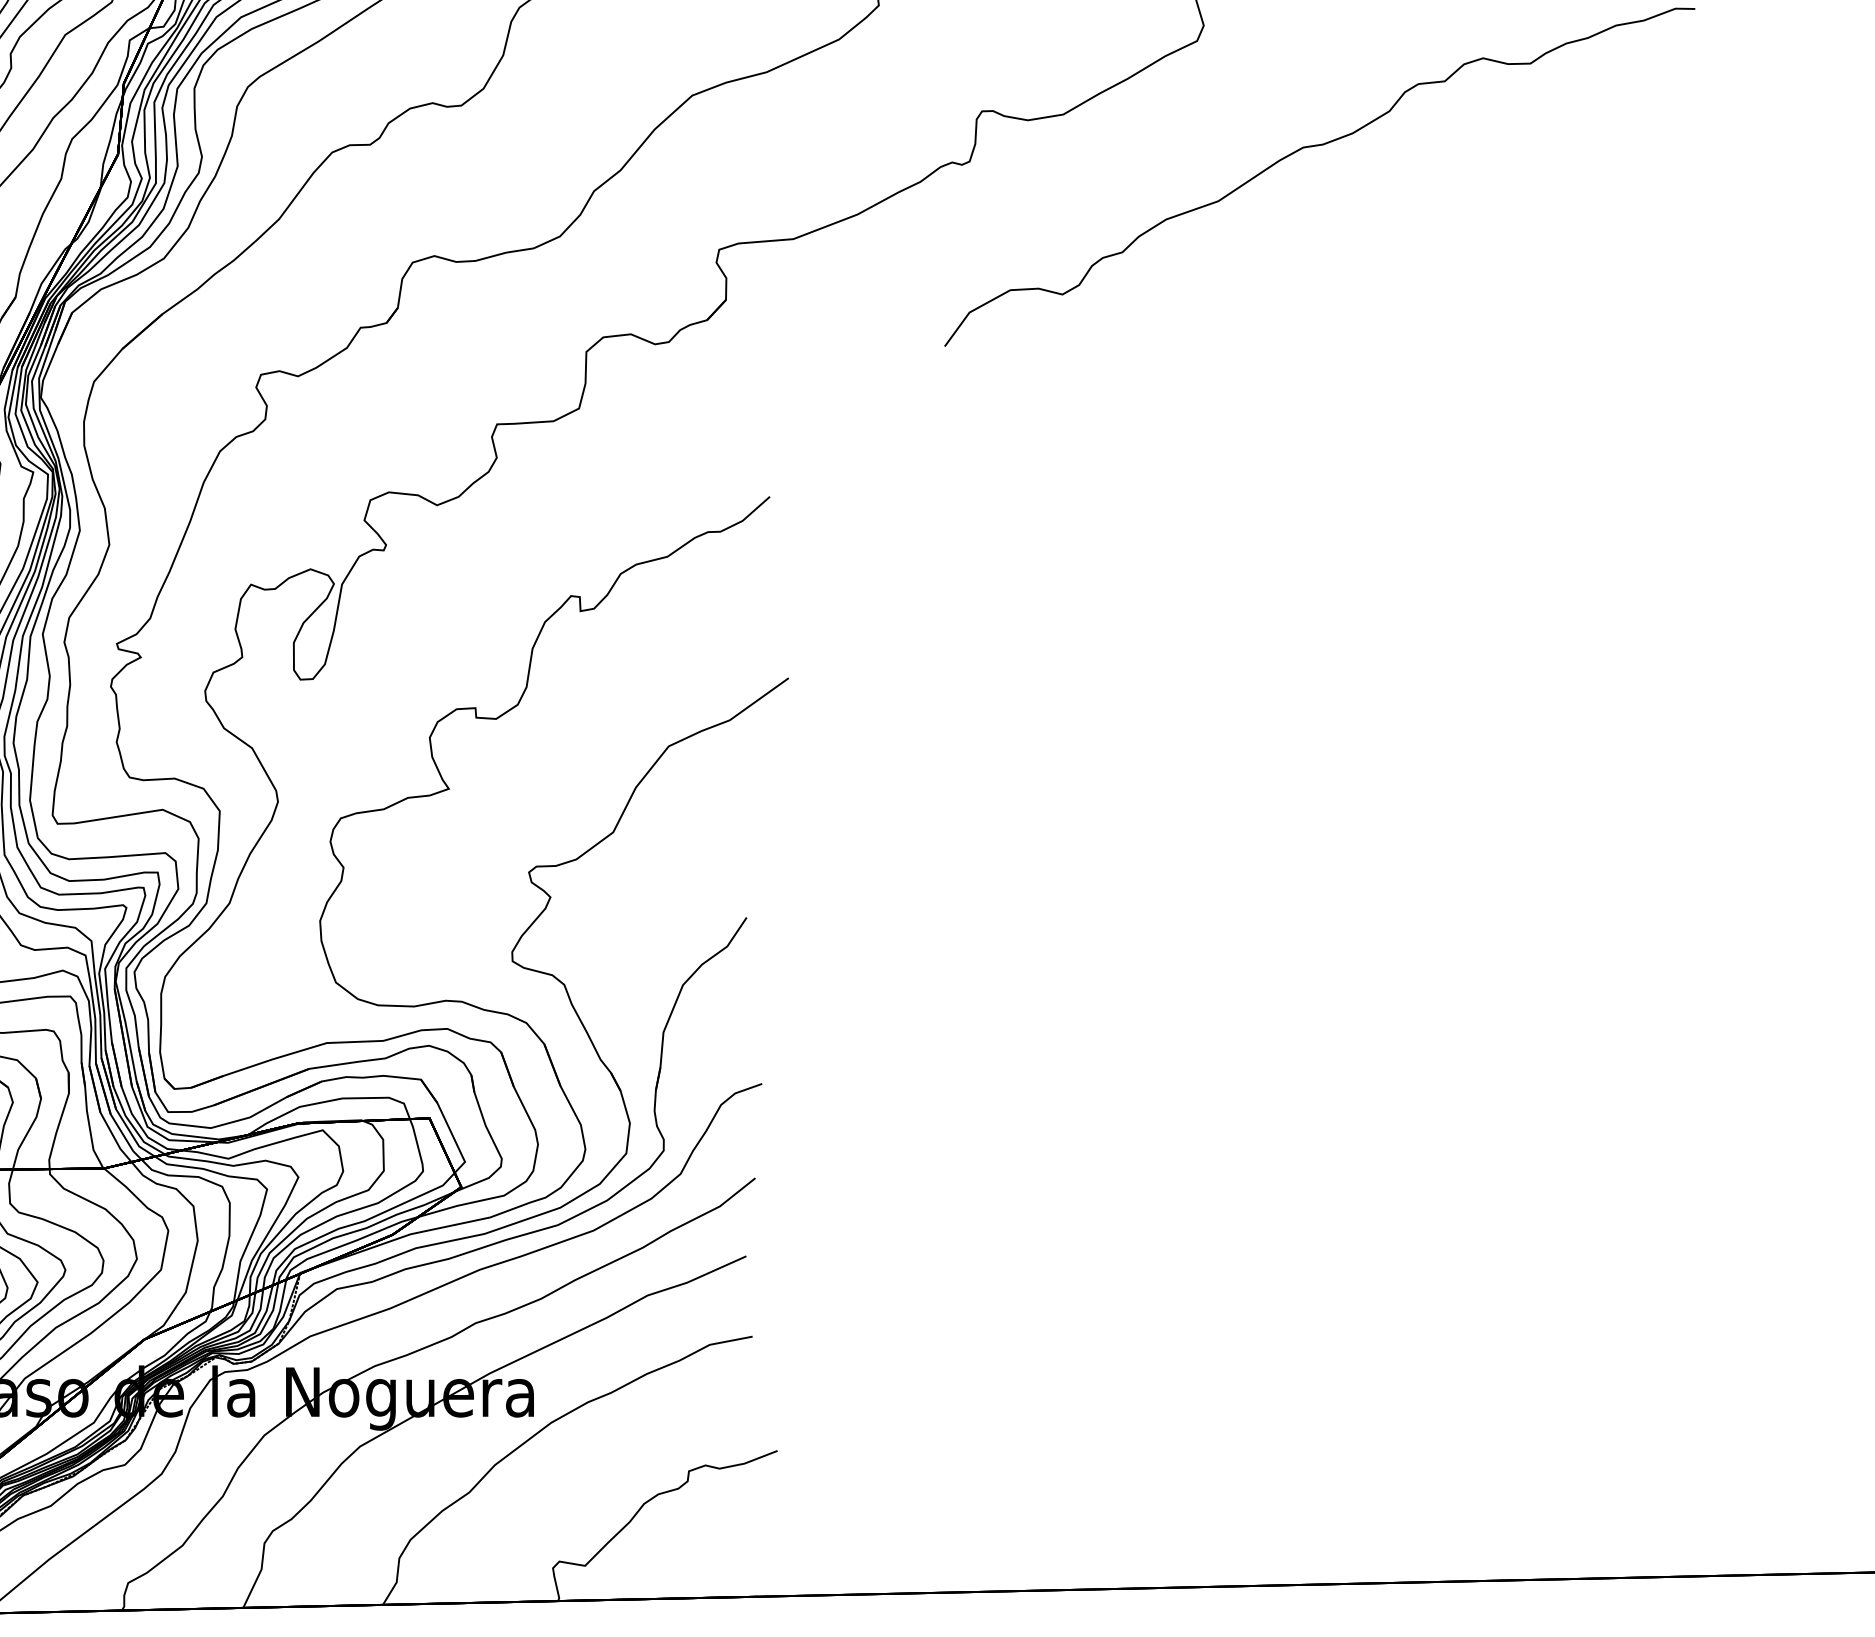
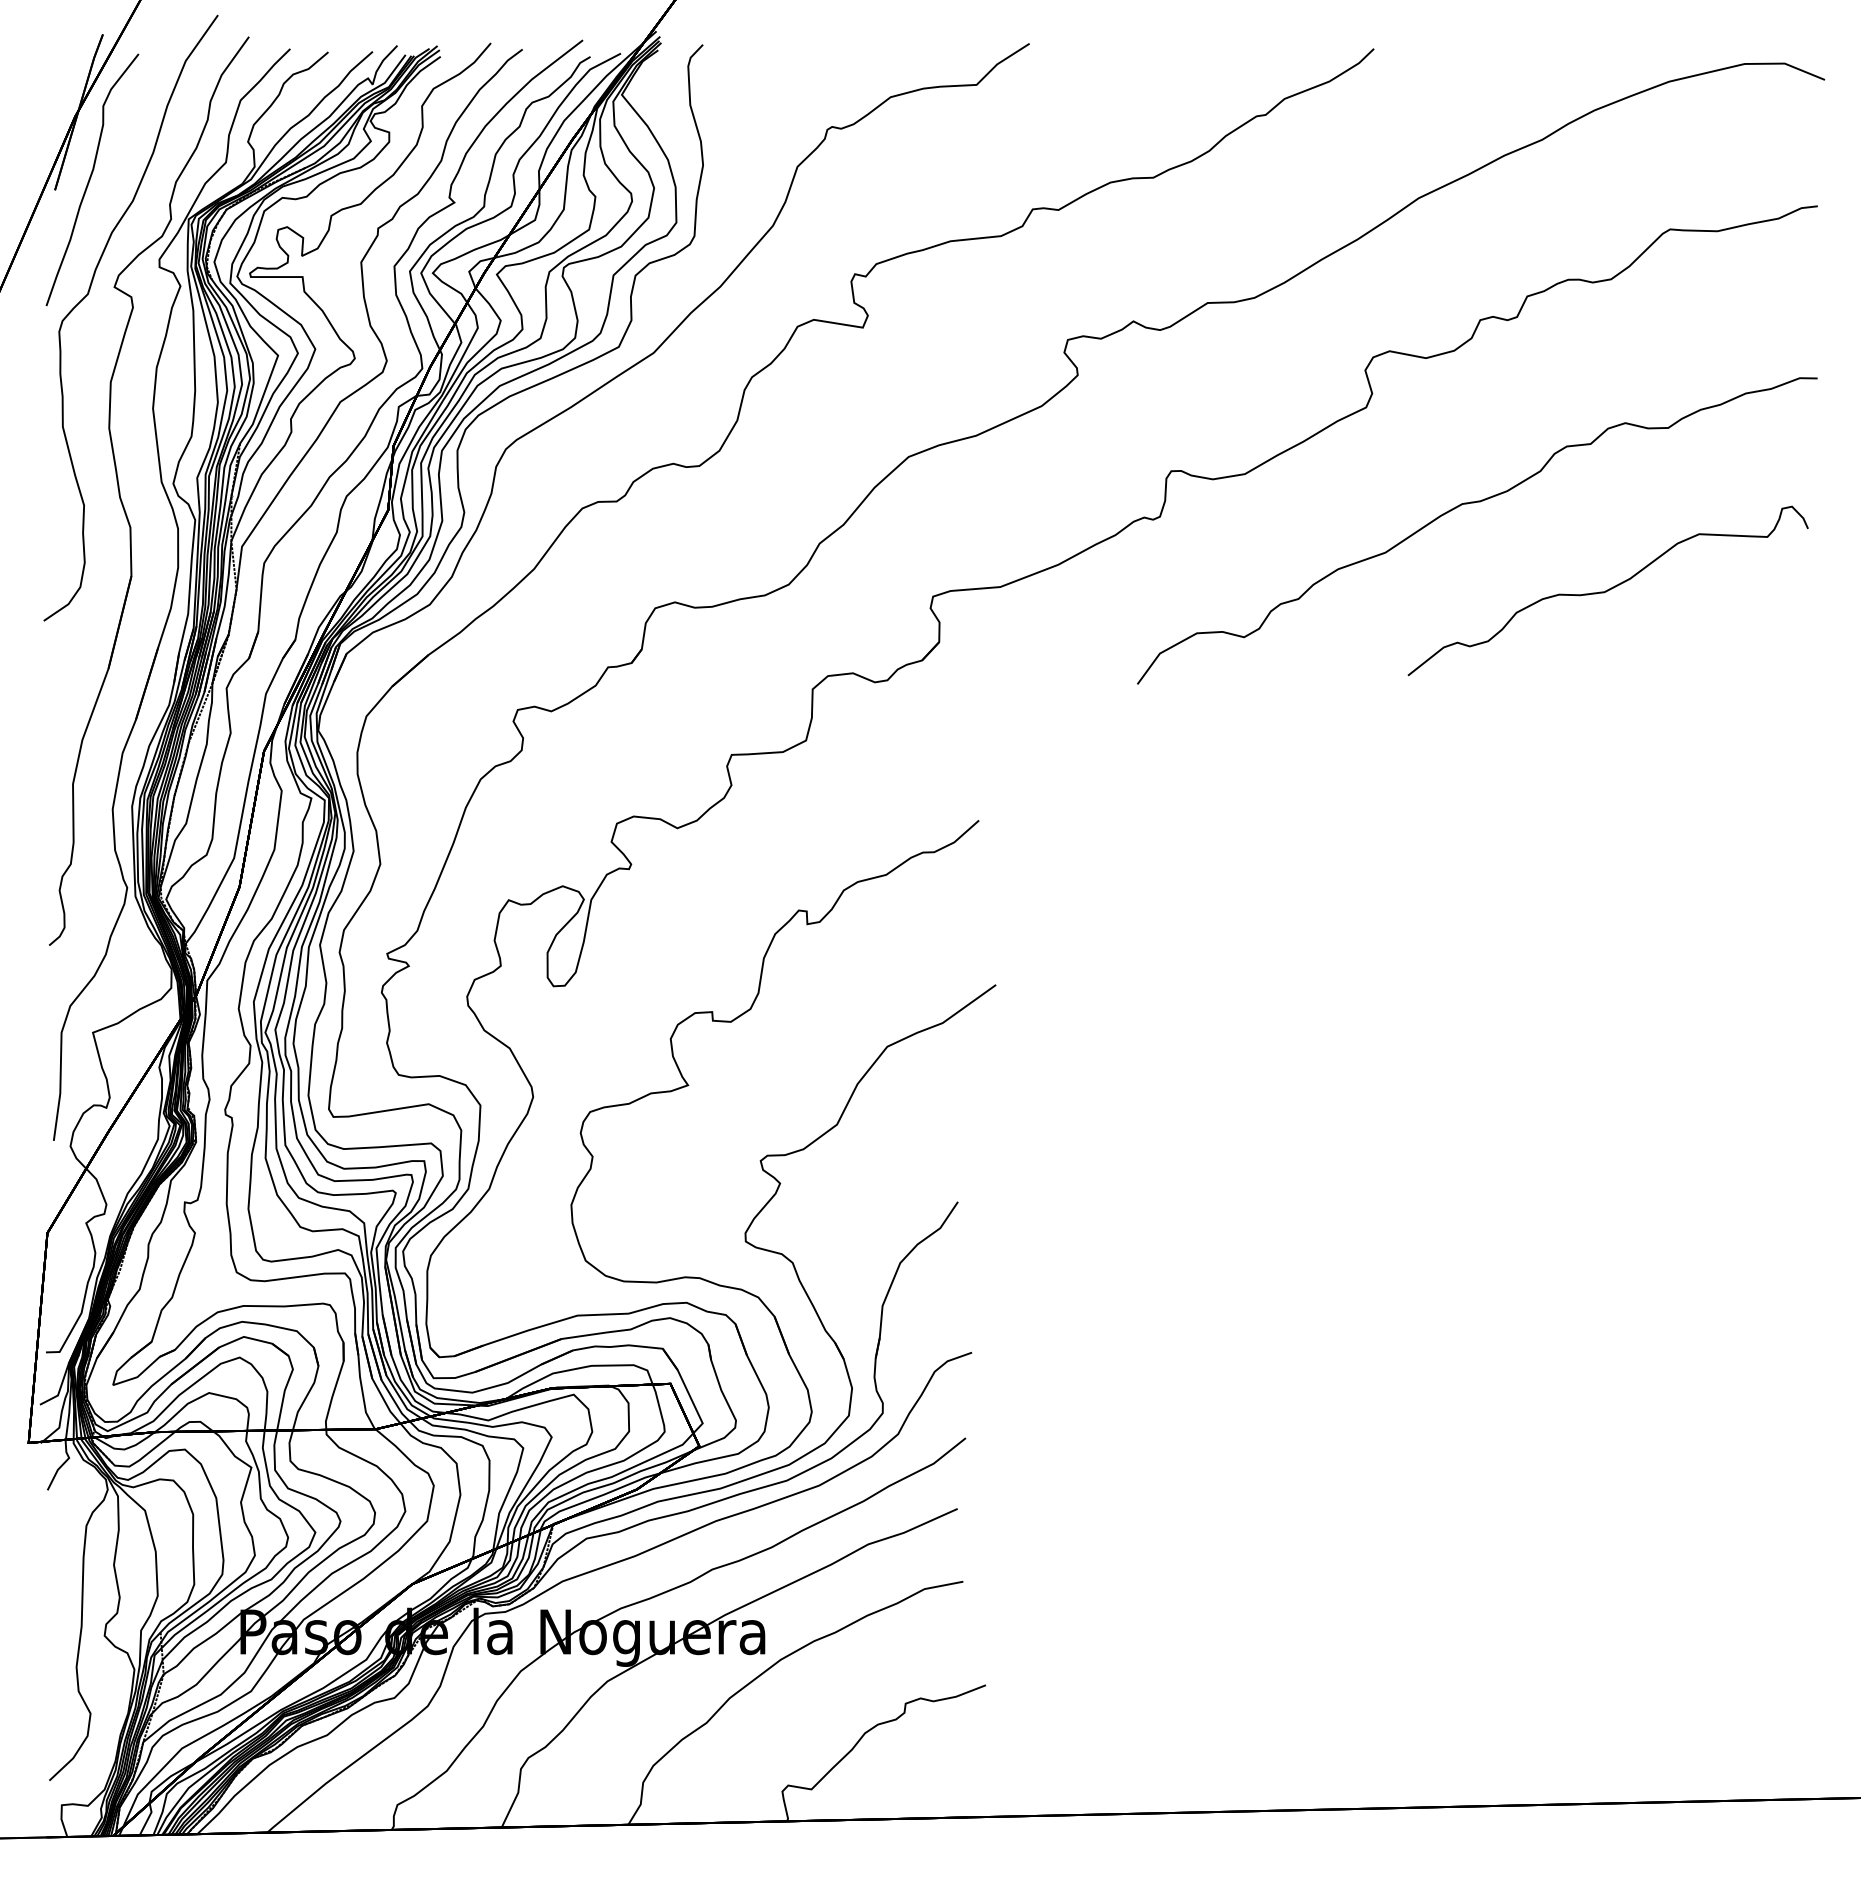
part: (1463, 242) -> (1607, 590), added

